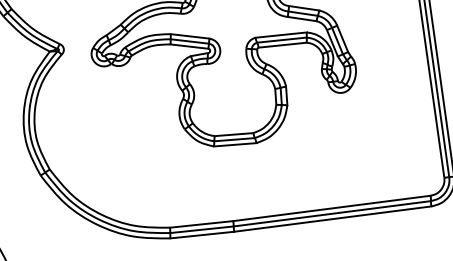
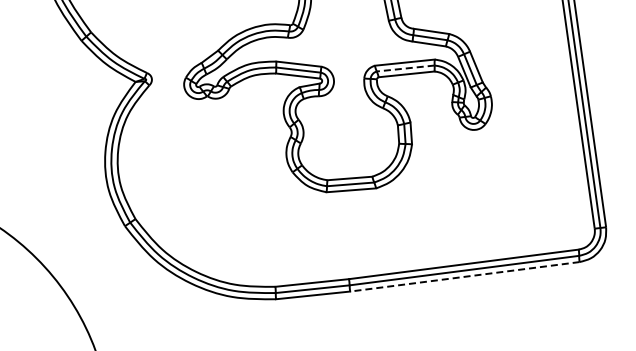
line: (281, 40) -> (405, 68), solid -> dashed
line: (332, 218) -> (464, 276), solid -> dashed

